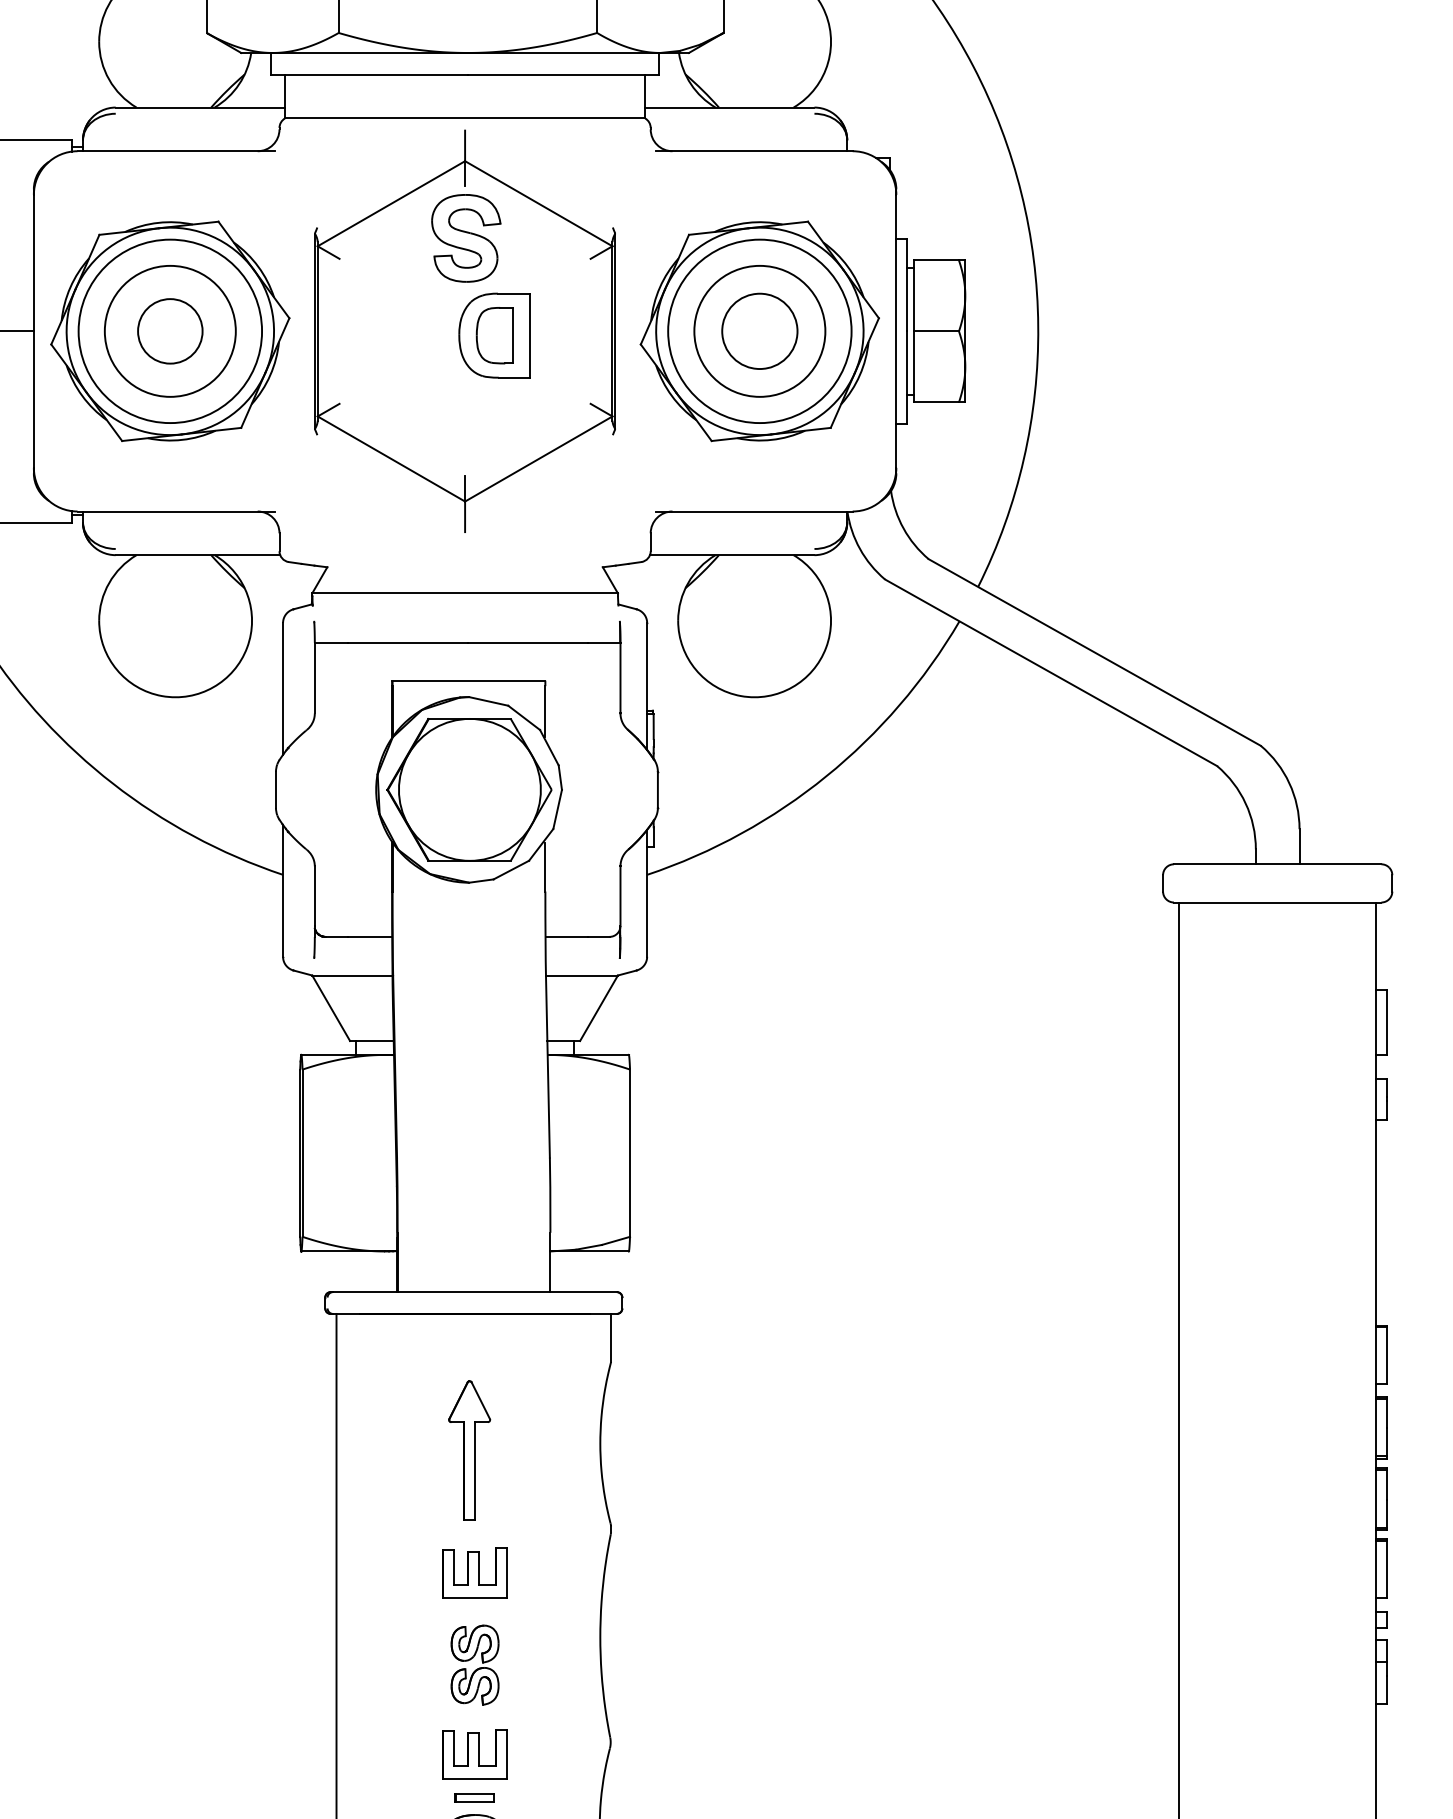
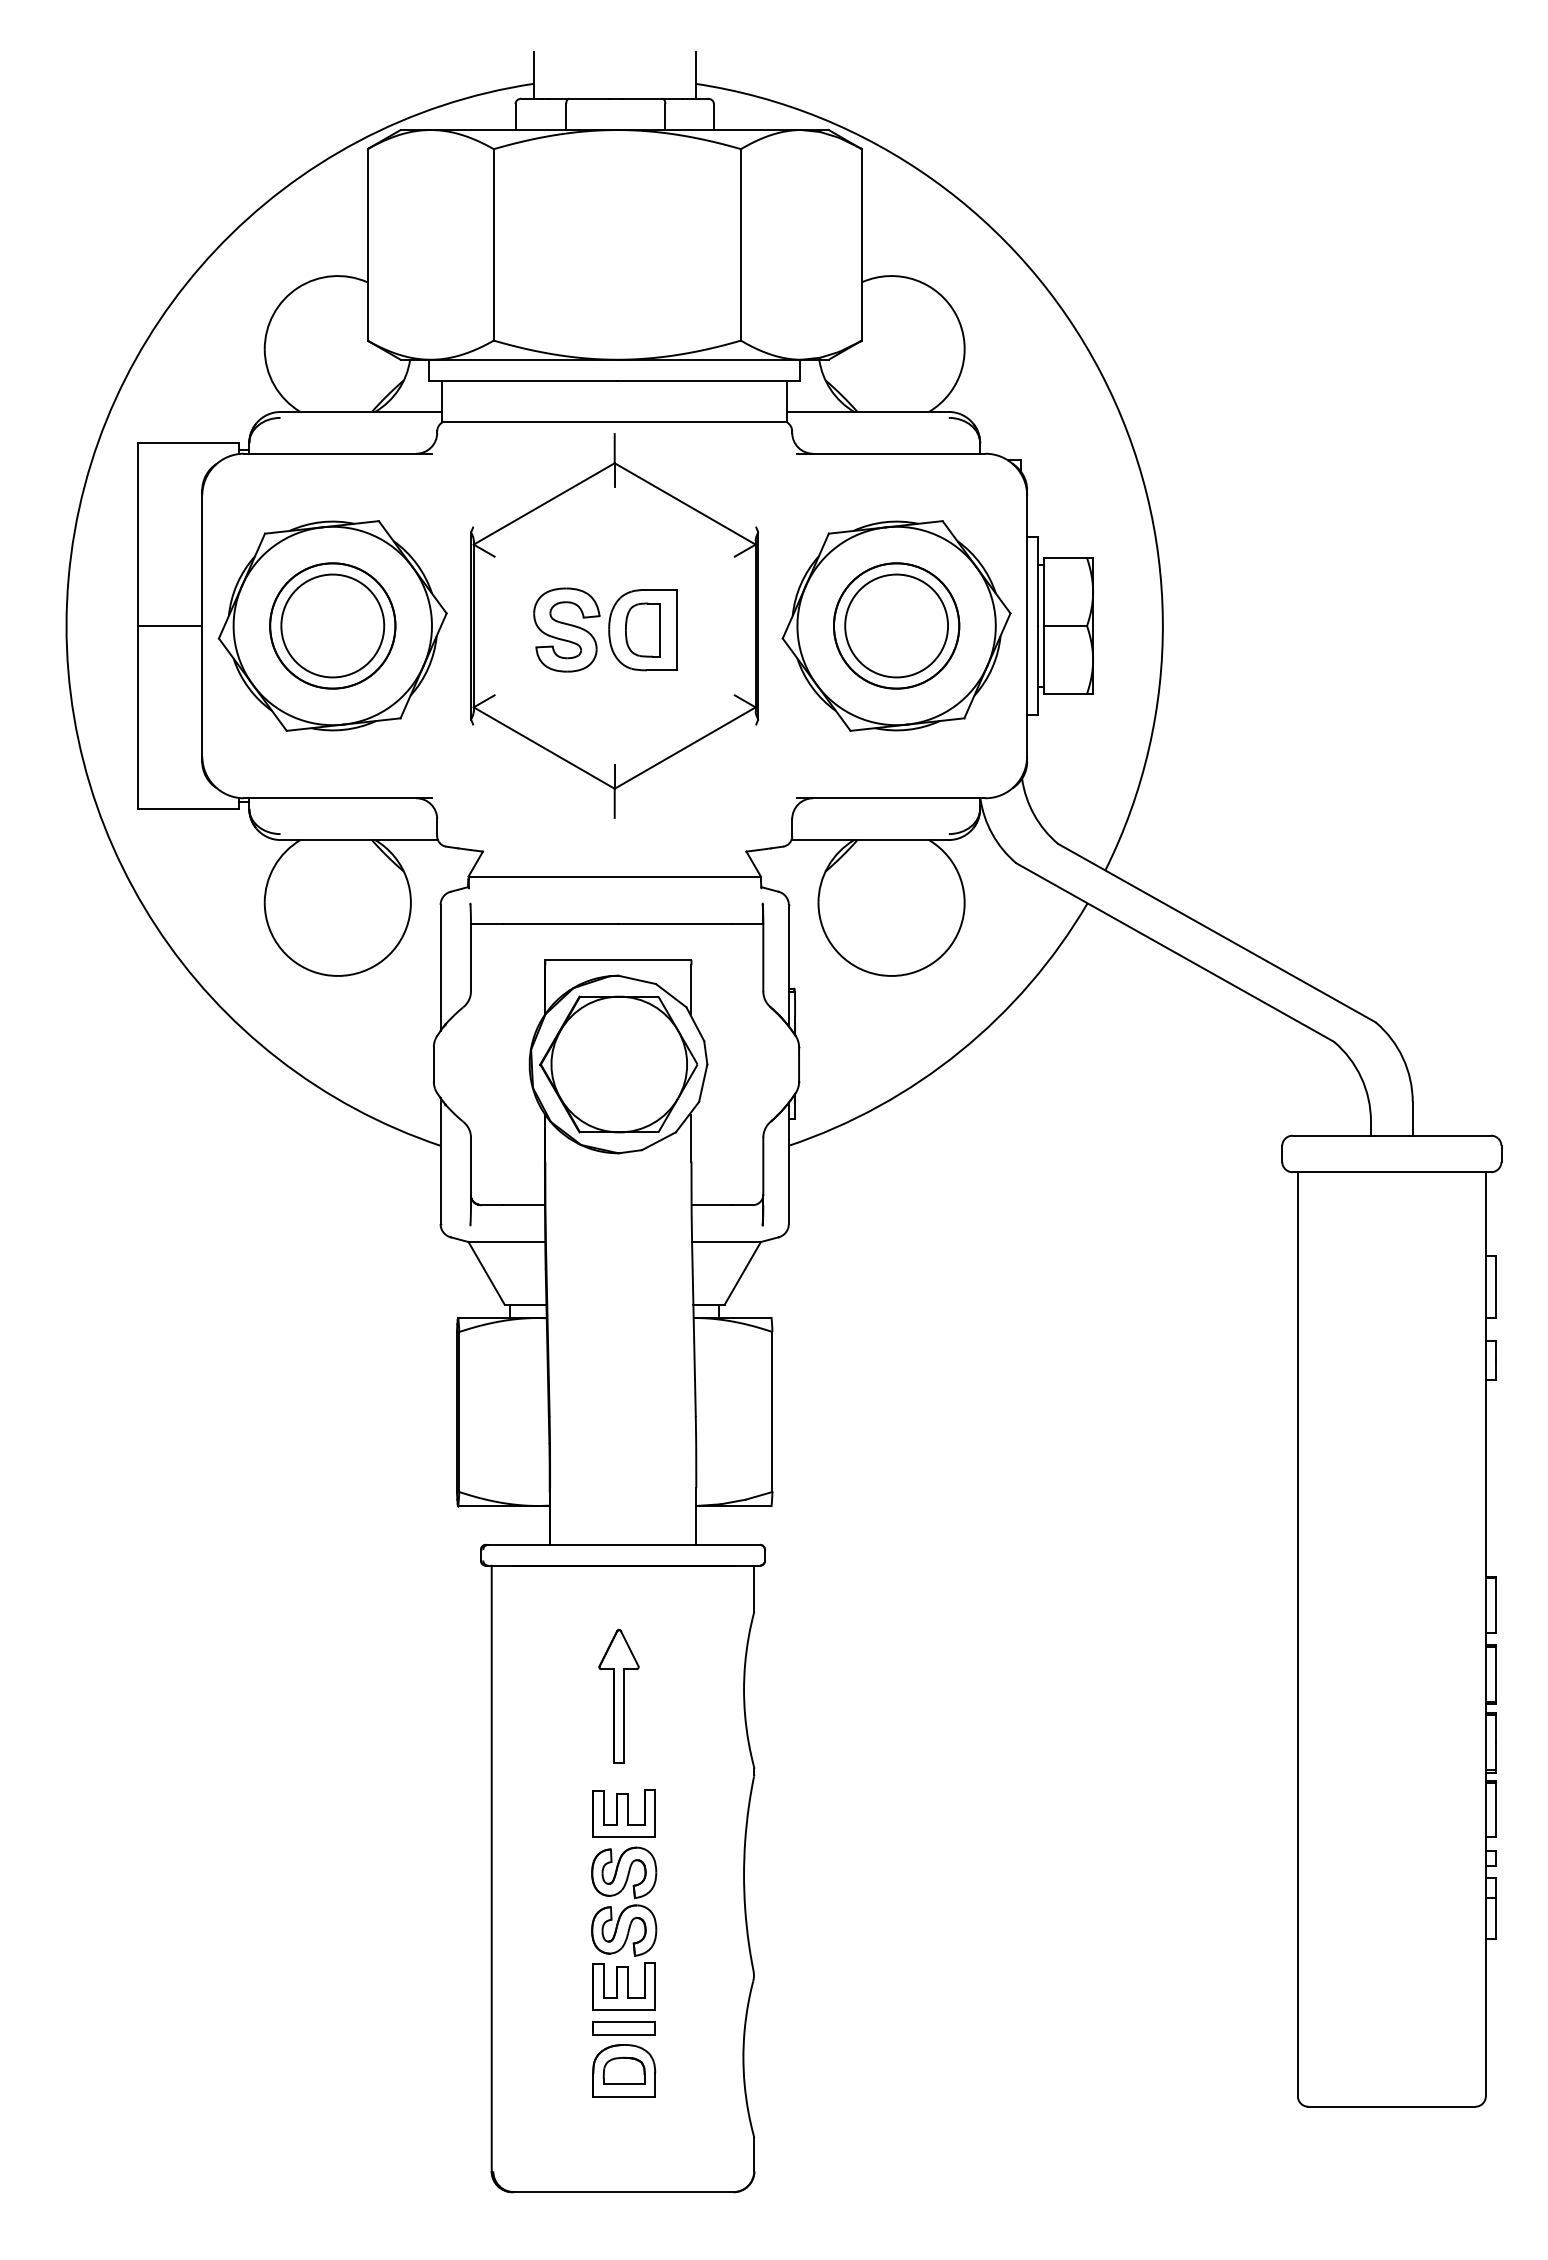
part: (465, 237) -> (566, 629), moved
circle: (170, 330) -> (332, 625), size x0.71
circle: (170, 330) -> (332, 625), size x1.67
circle: (759, 330) -> (896, 625), size x0.71
circle: (759, 330) -> (896, 625), size x1.43
part: (475, 1665) -> (624, 1901), size x1.43
part: (474, 1797) -> (623, 2028), size x1.67

